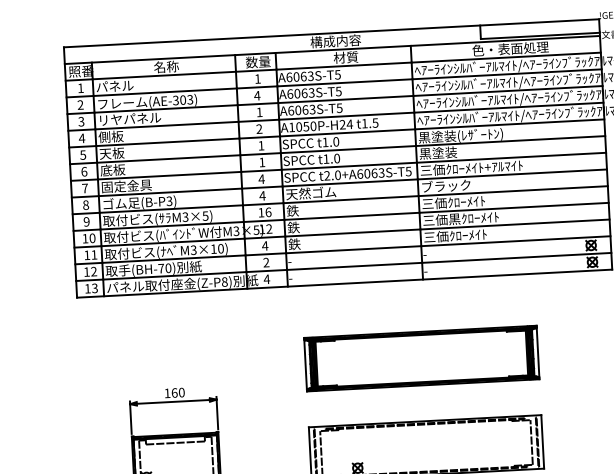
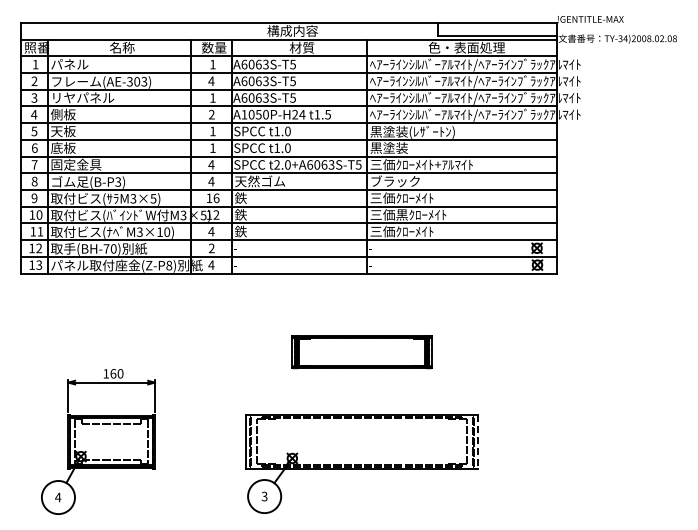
part: (421, 357) -> (361, 351), size x0.6
line: (542, 441) -> (478, 441), solid -> dashed

